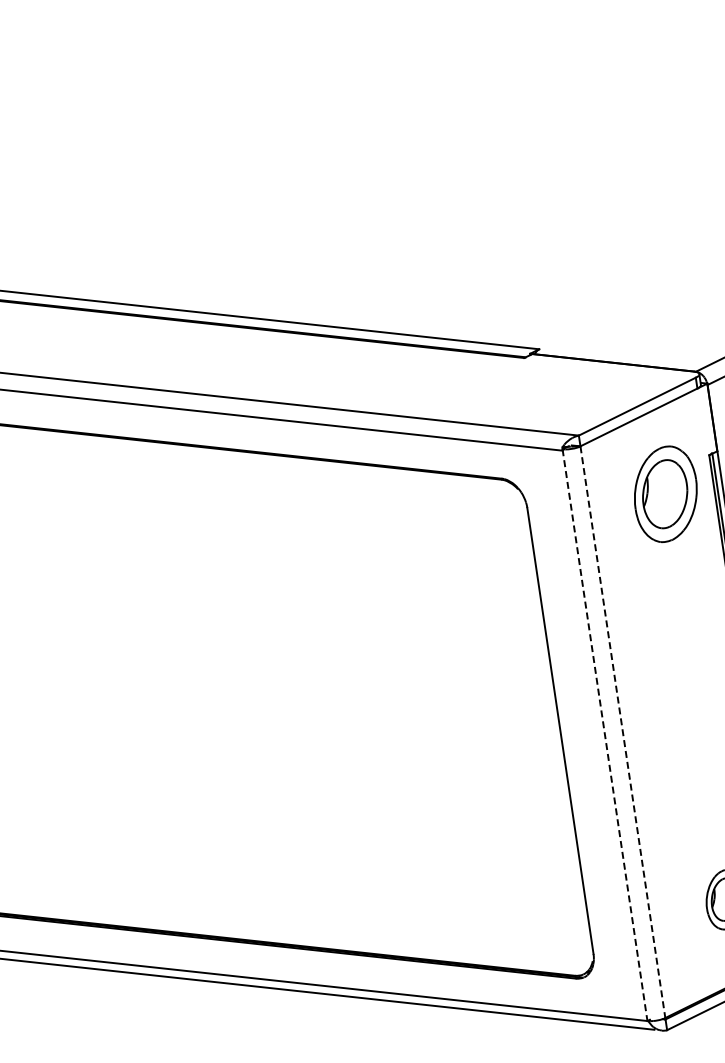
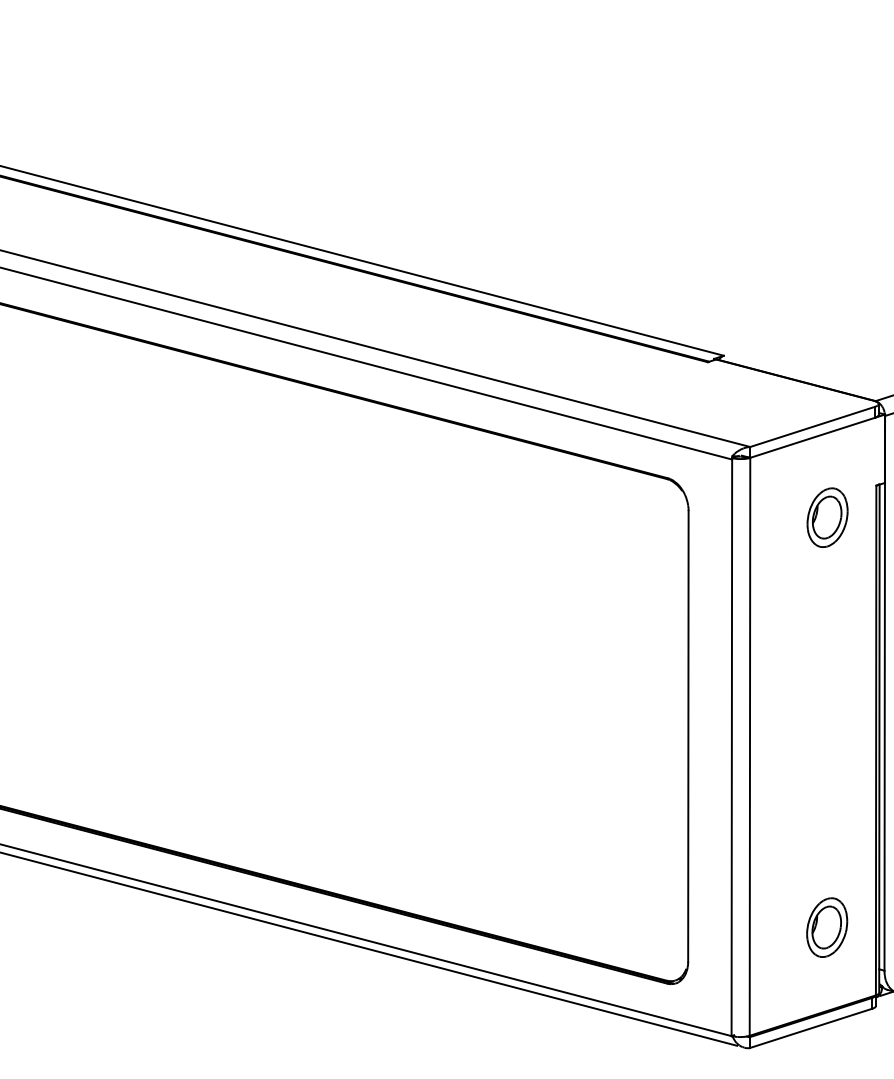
part: (665, 493) -> (827, 517), size x0.62
line: (623, 731) -> (750, 746), dashed -> solid
line: (604, 735) -> (731, 747), dashed -> solid

